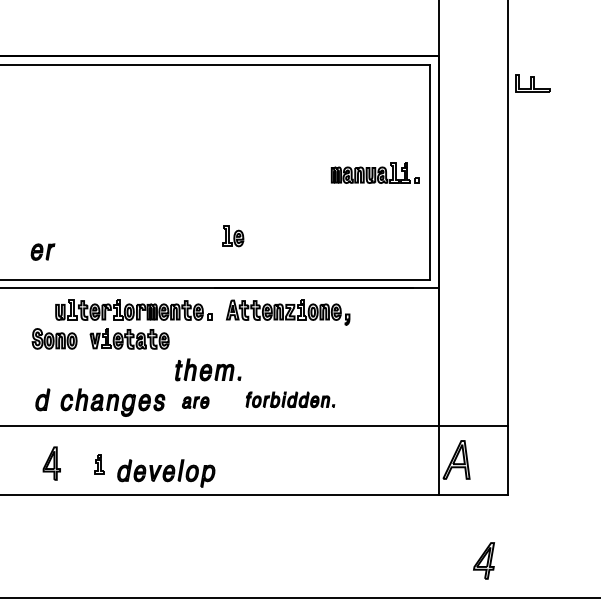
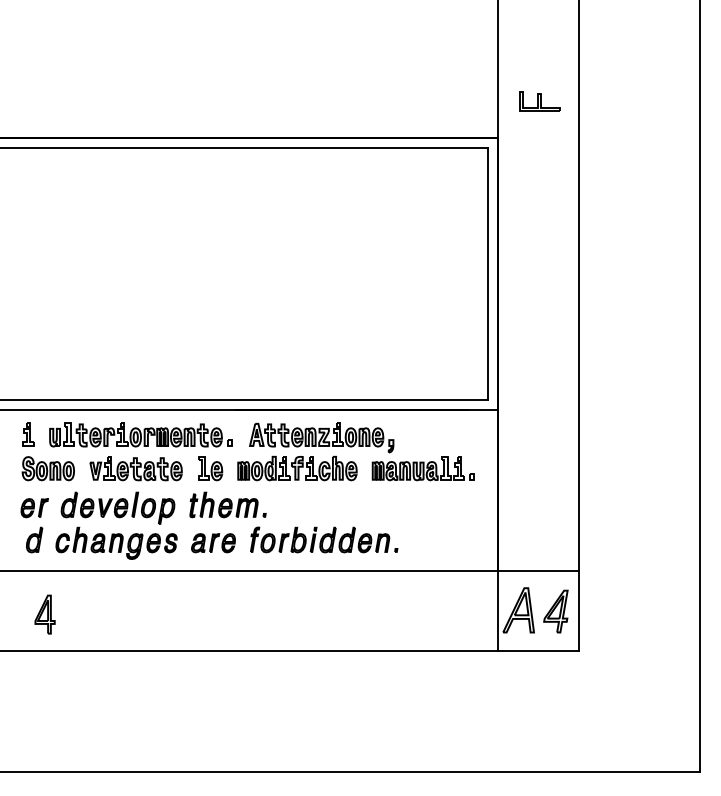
part: (532, 83) -> (539, 101), moved
part: (374, 172) -> (422, 468), moved
part: (233, 236) -> (210, 468), moved
part: (42, 252) -> (34, 508), moved
part: (267, 338) -> (297, 468), added
part: (290, 399) -> (324, 539), size x1.43
part: (195, 402) -> (213, 543), size x1.43
part: (99, 464) -> (28, 434), moved
part: (165, 472) -> (117, 507), moved
part: (483, 560) -> (555, 611), moved

